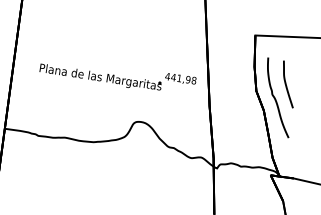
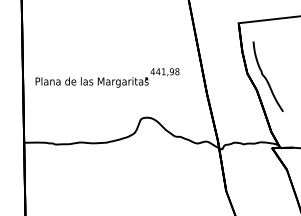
text: (117, 75) -> (107, 77), moved
curve: (287, 84) -> (274, 63), removed

